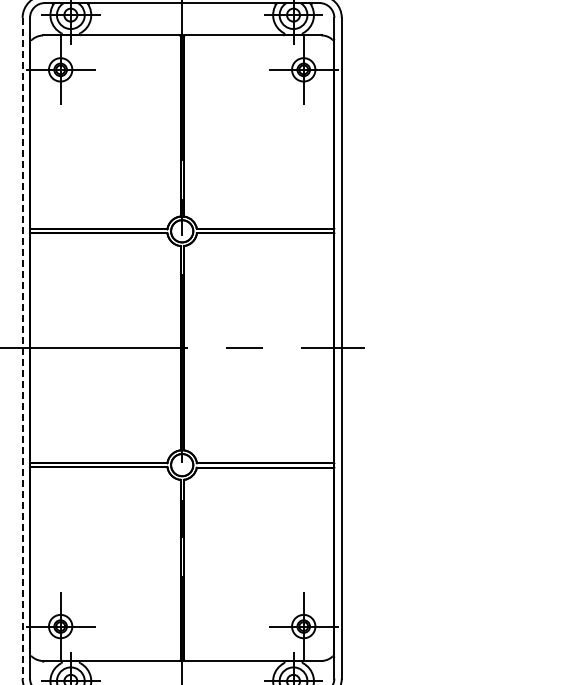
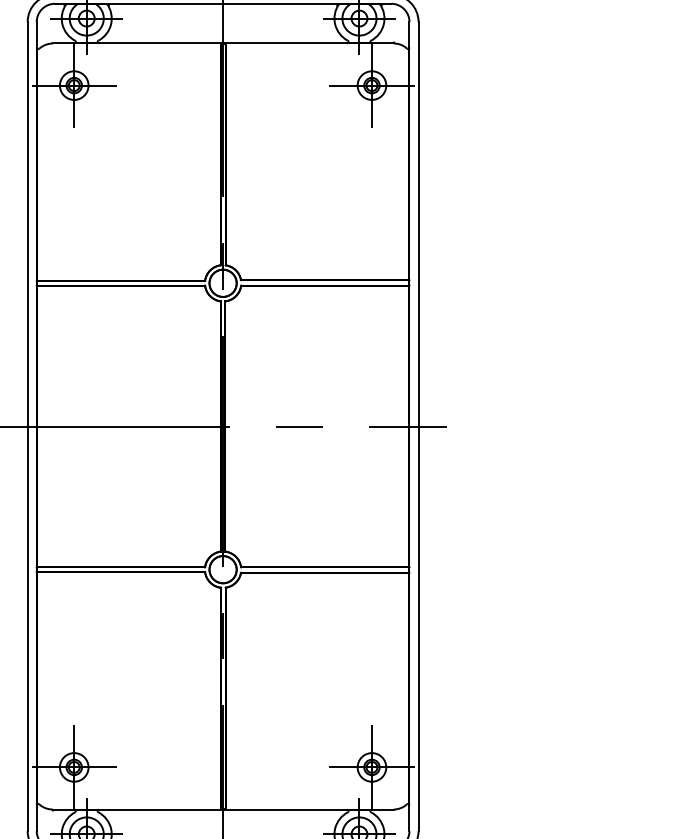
line: (22, 348) -> (27, 426), dashed -> solid

